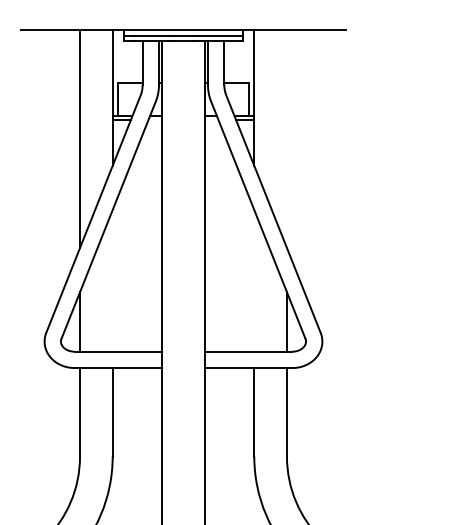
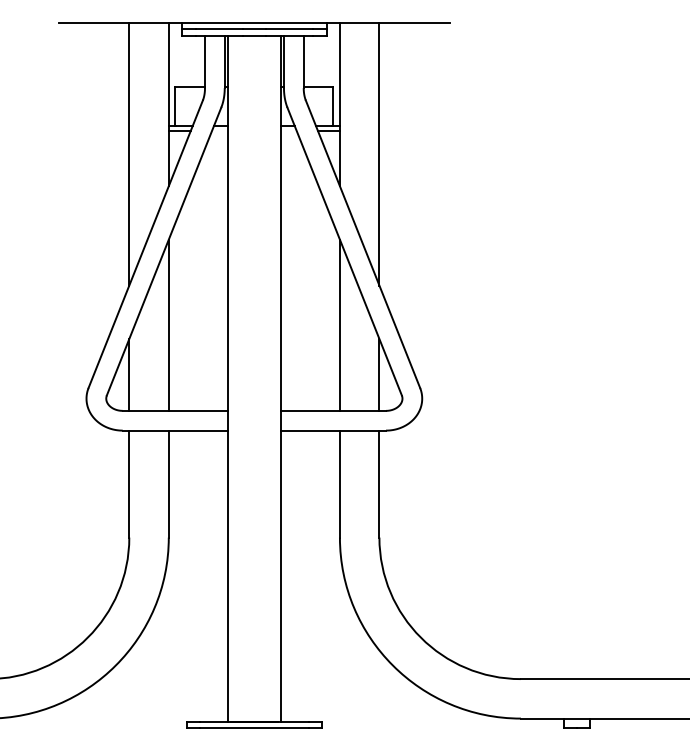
line: (287, 138) -> (379, 153), added
line: (112, 280) -> (168, 324), added
line: (253, 280) -> (339, 324), added

